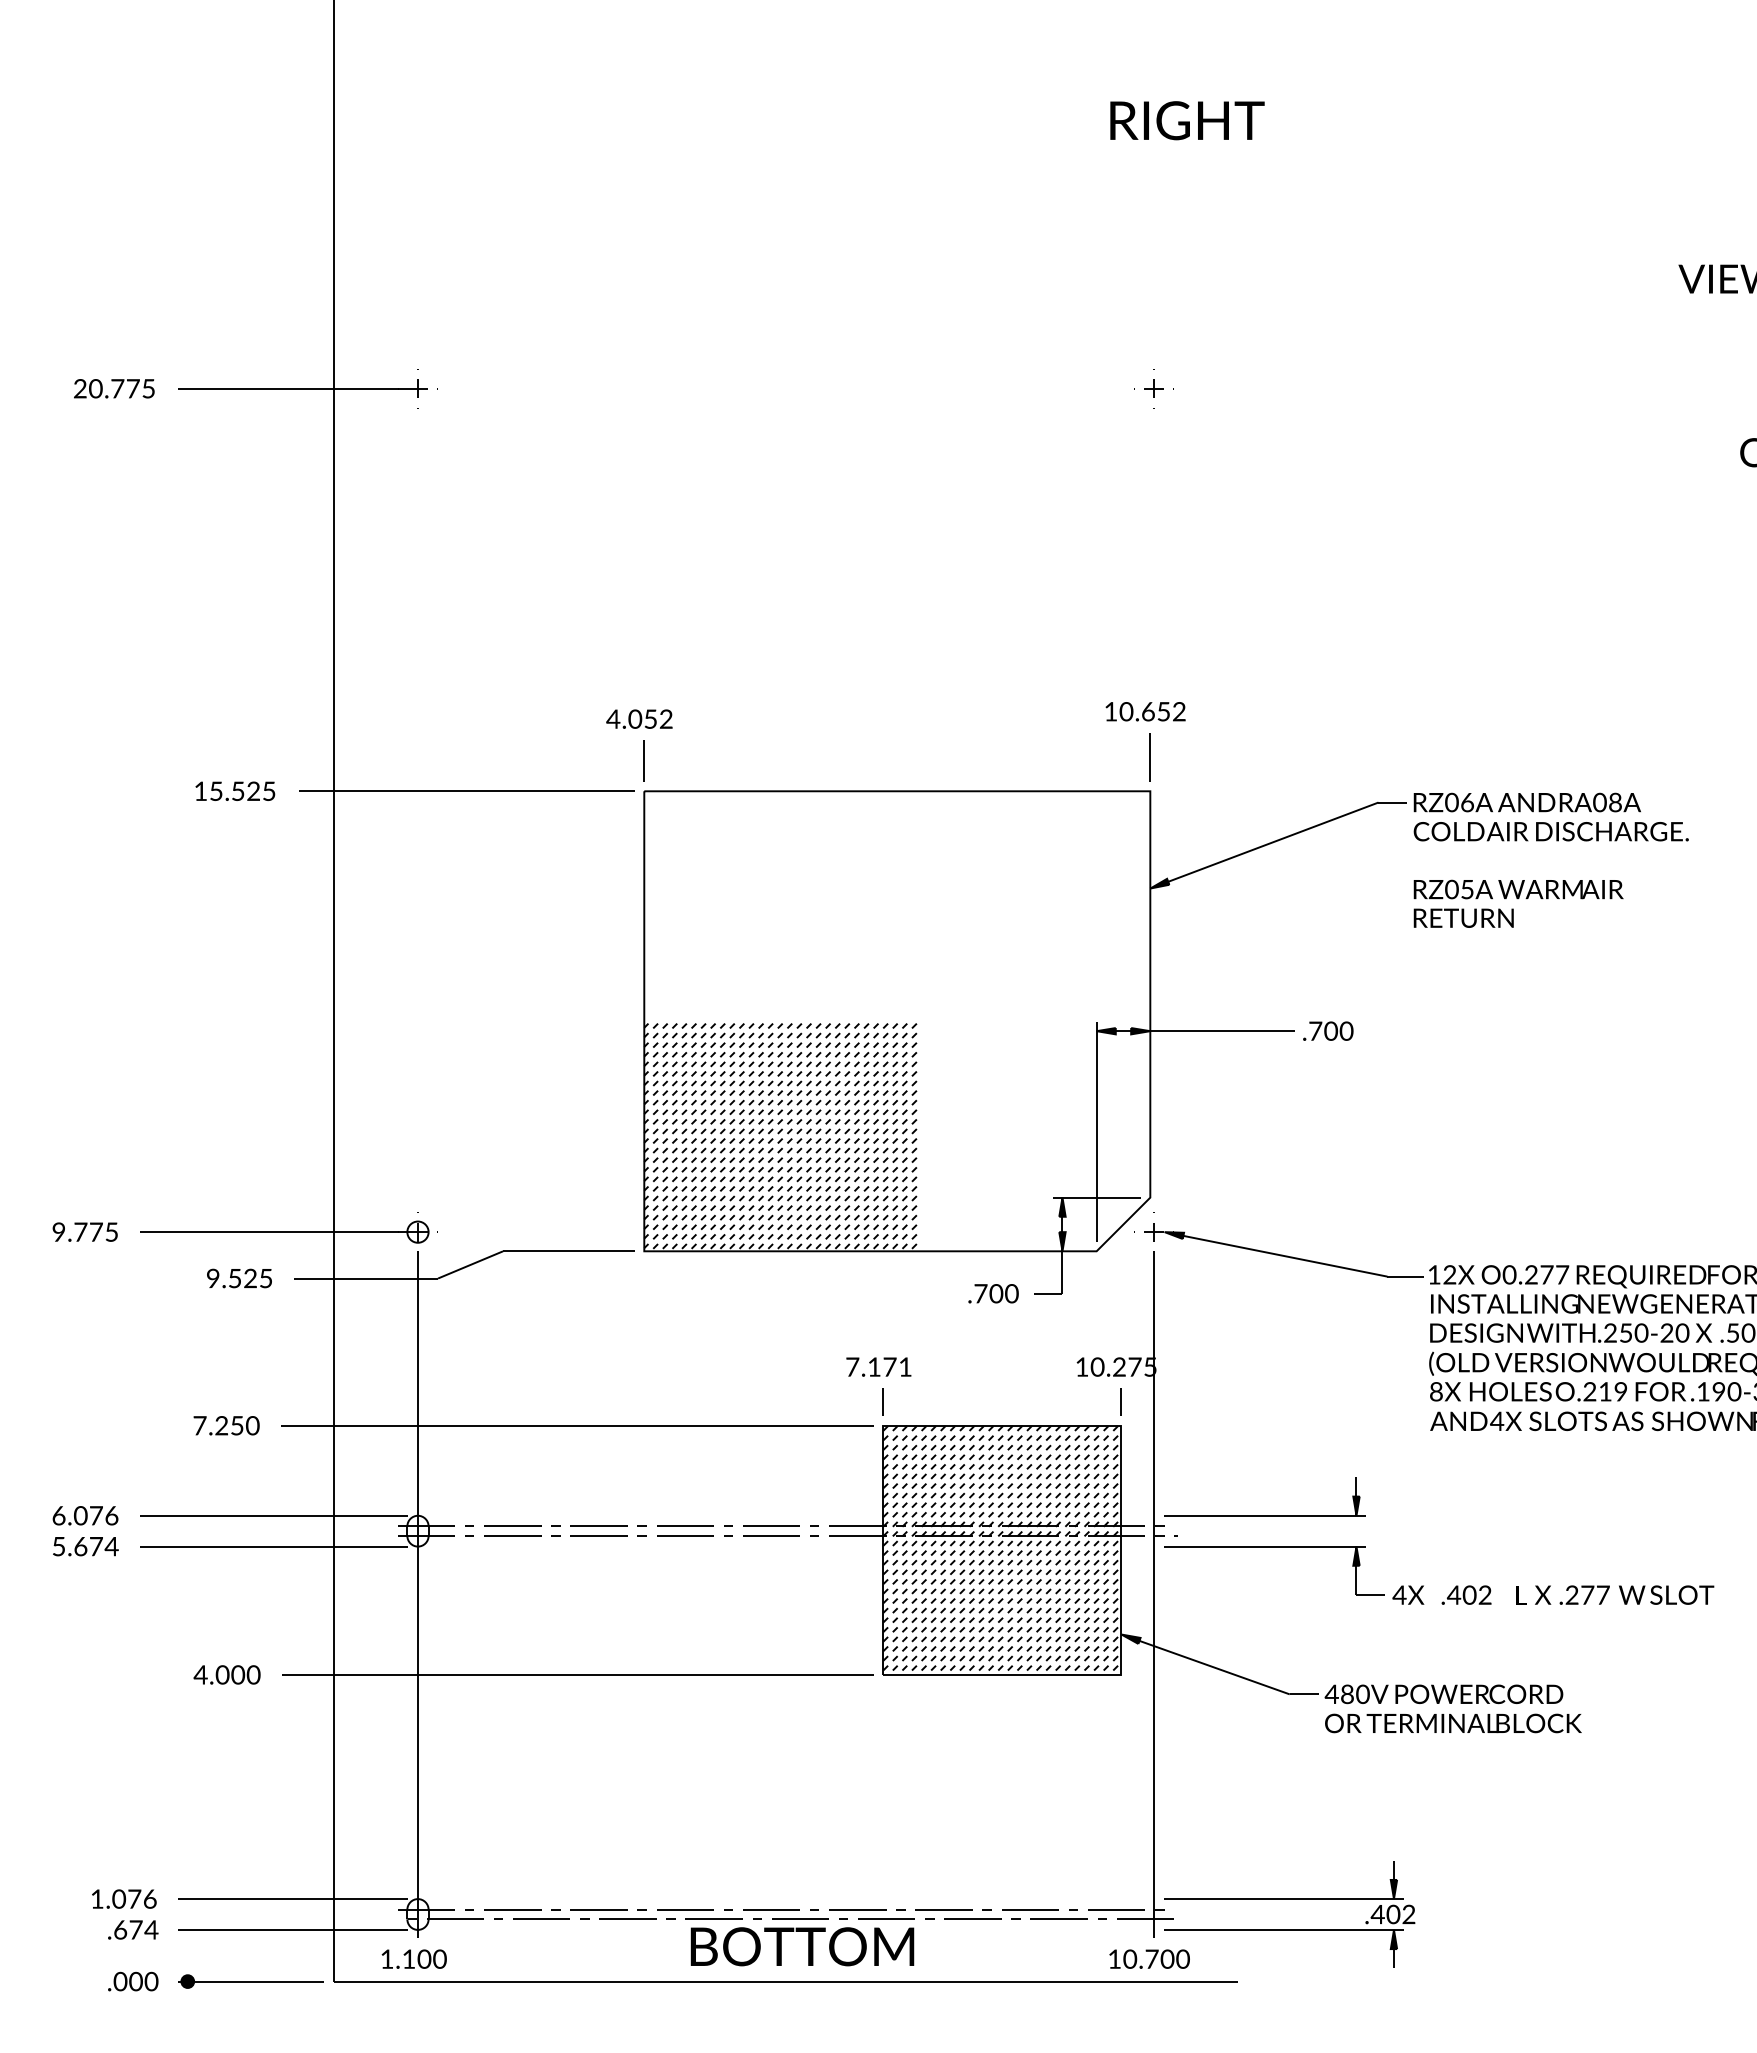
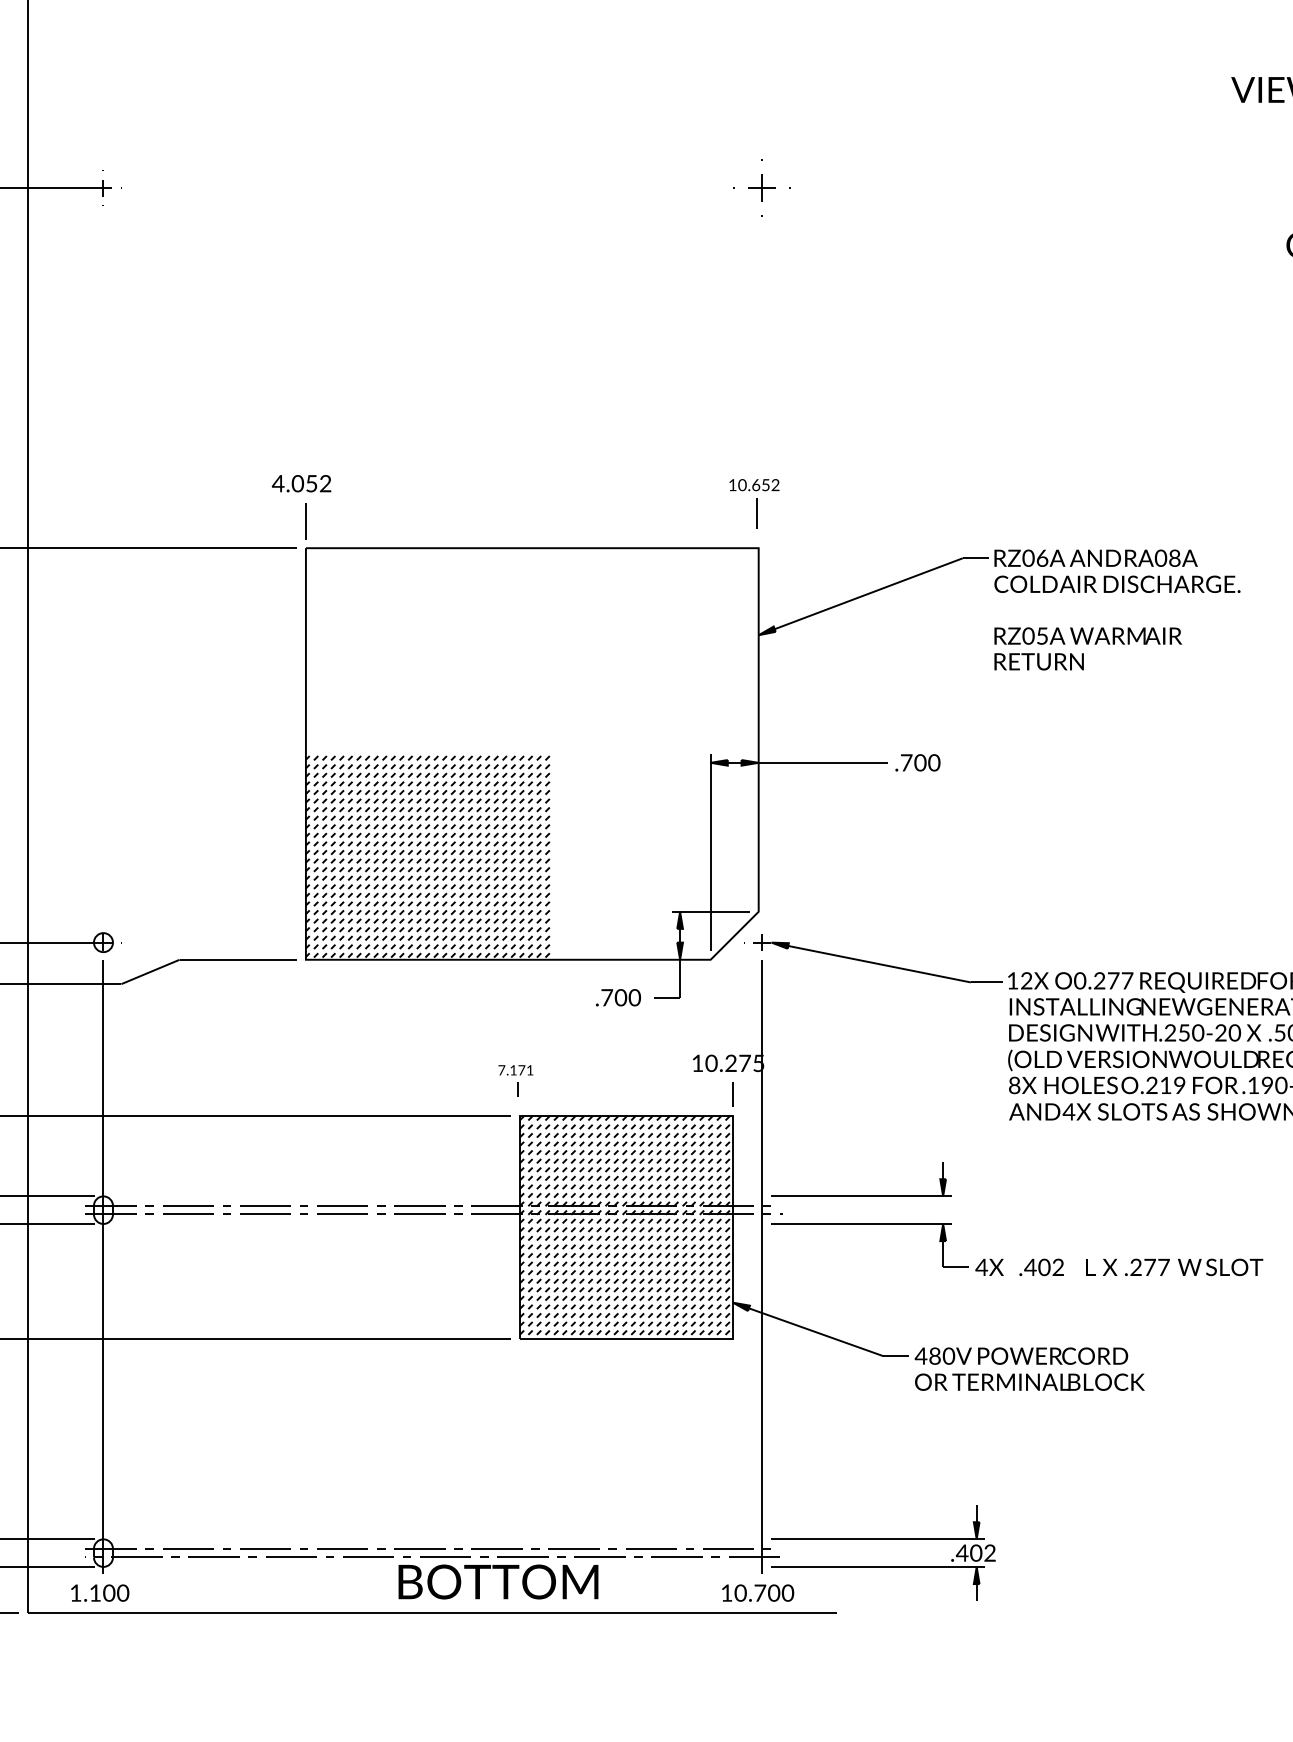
part: (1153, 388) -> (761, 187), size x1.6
part: (1145, 741) -> (754, 503), size x0.7
part: (878, 1386) -> (515, 1080), size x0.6
text: (802, 1946) -> (498, 1581), moved

